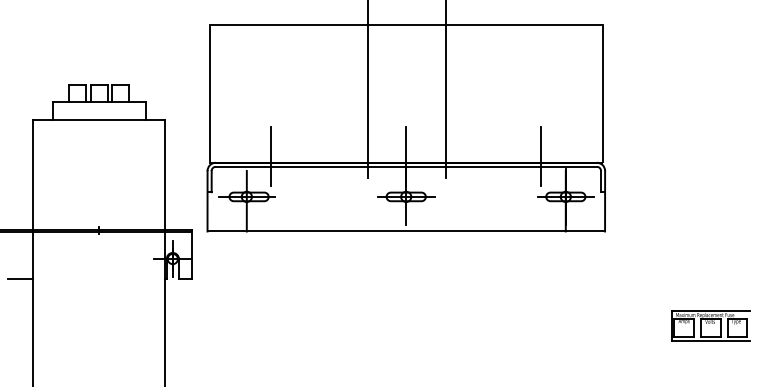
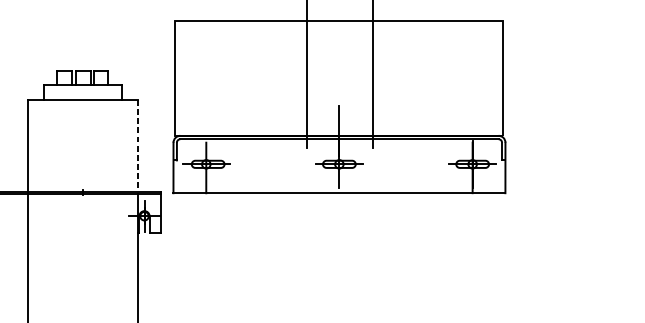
line: (271, 156) -> (226, 130), removed
line: (541, 156) -> (452, 130), removed
line: (165, 174) -> (138, 145), solid -> dashed
line: (20, 278) -> (17, 232), removed
part: (710, 325) -> (593, 271), removed

